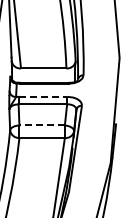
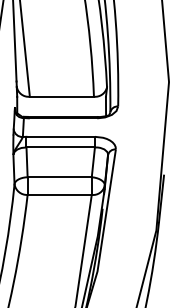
line: (43, 96) -> (61, 136), dashed -> solid
line: (42, 125) -> (60, 177), dashed -> solid

